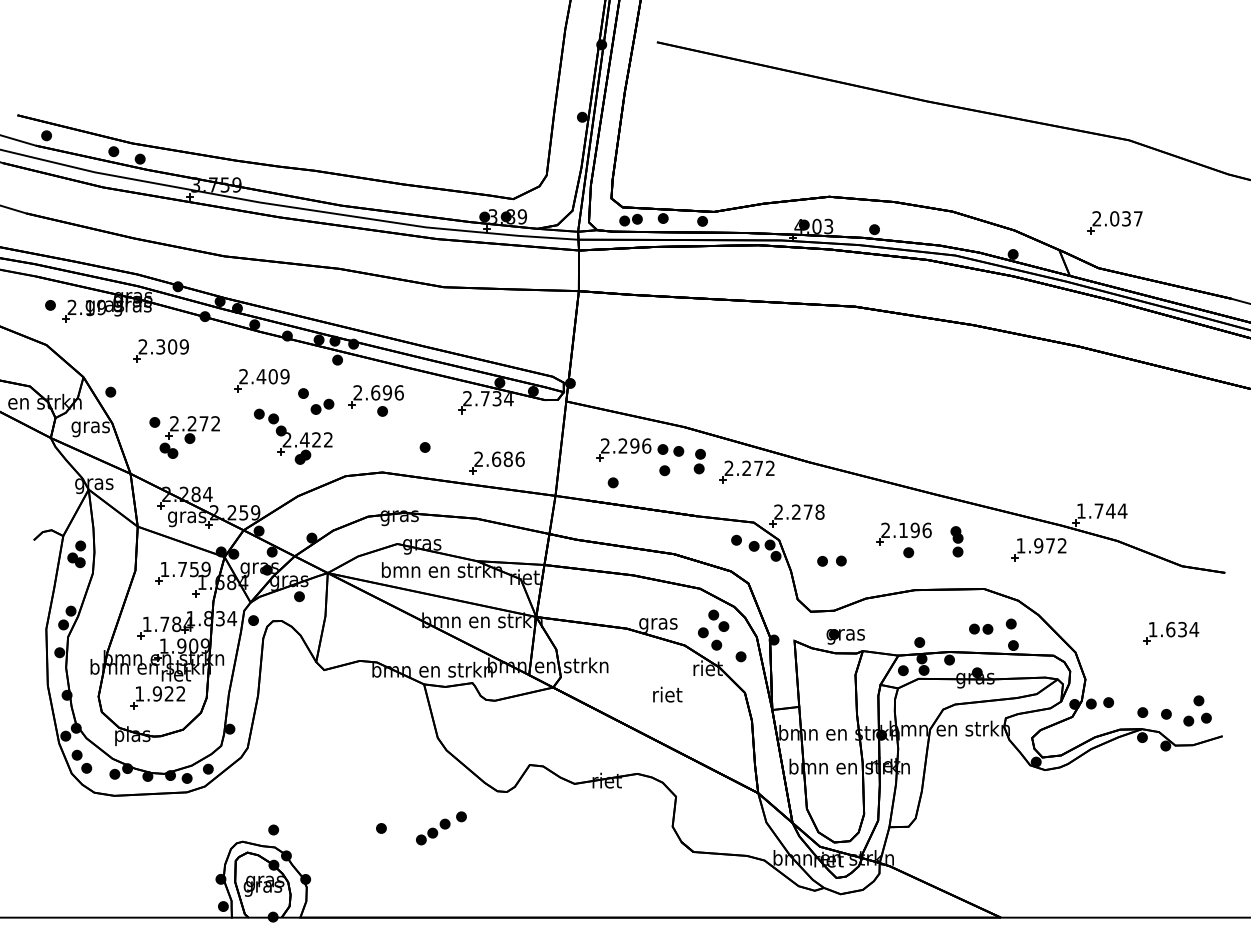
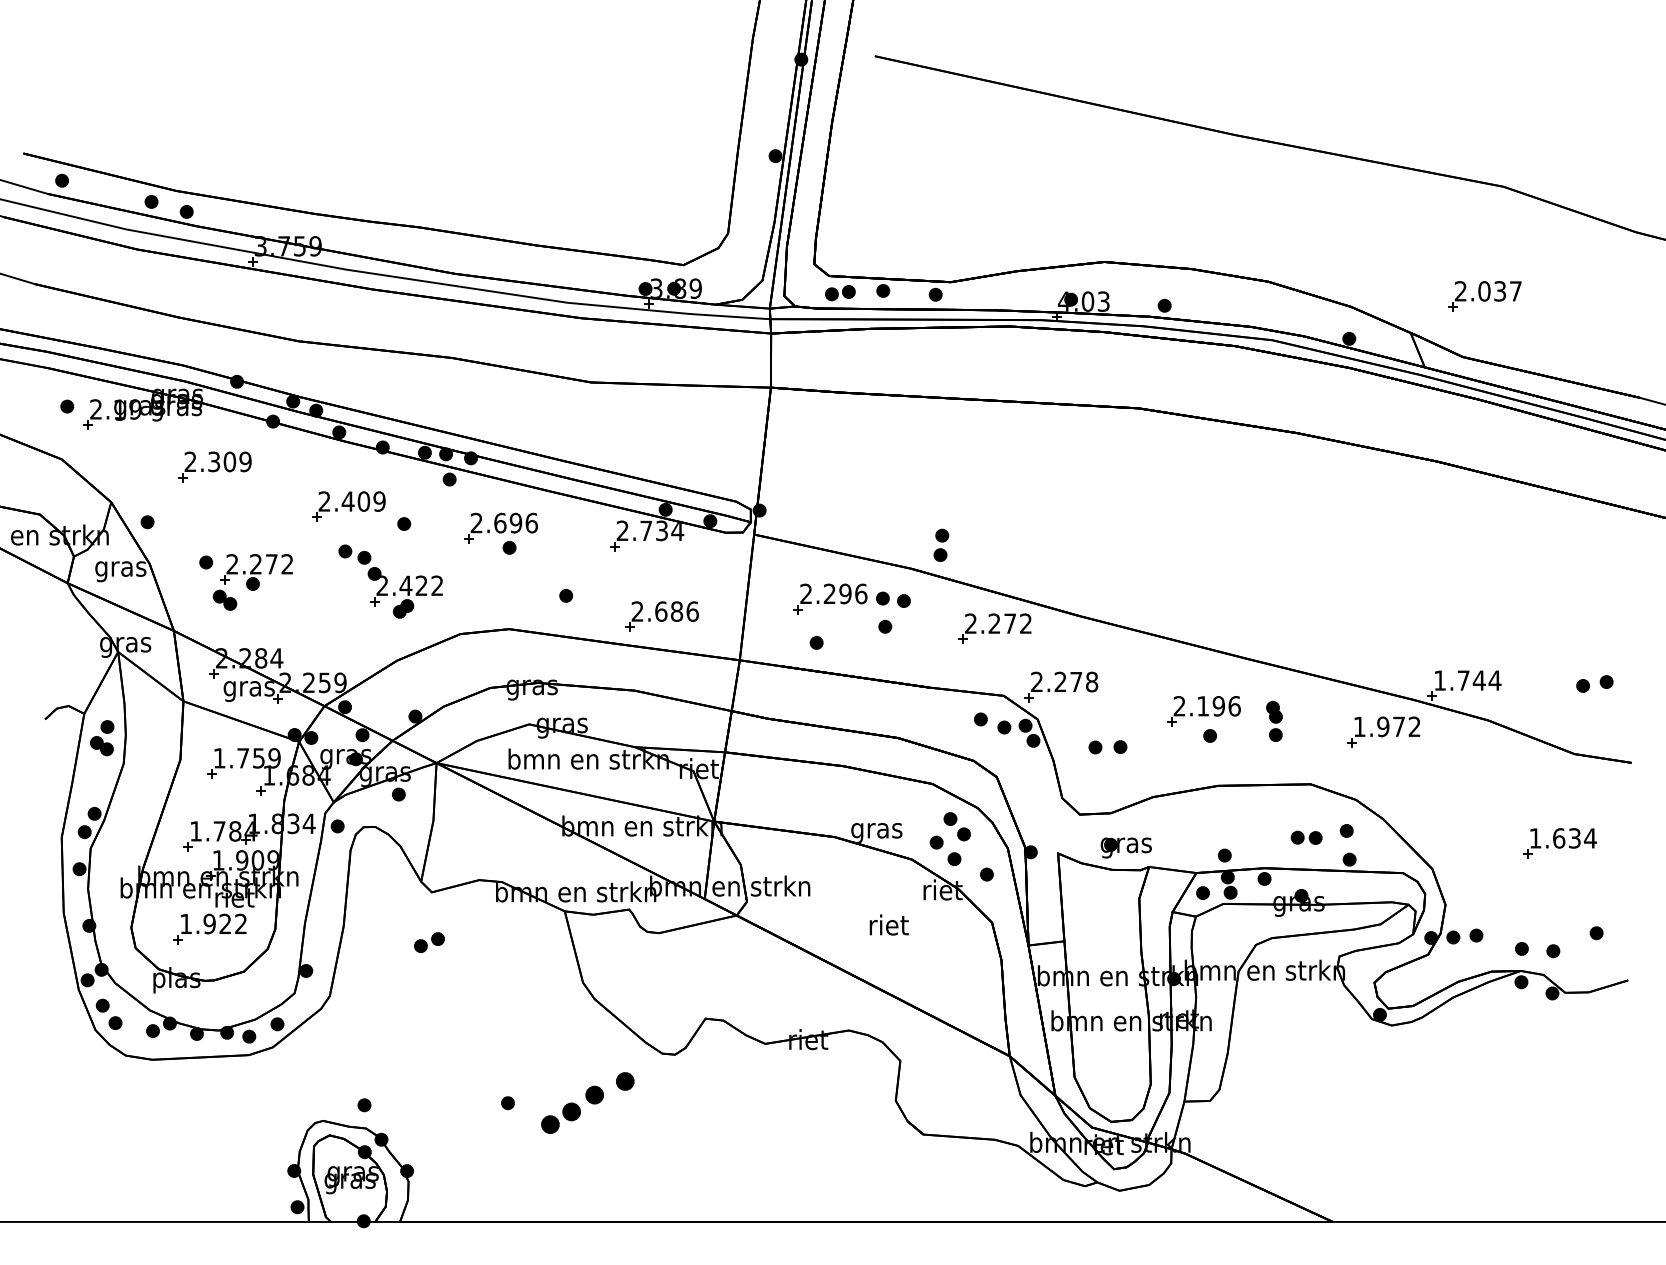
part: (322, 406) -> (429, 942), moved
part: (699, 461) -> (940, 545), moved
part: (1197, 719) -> (1594, 683), moved
part: (441, 828) -> (587, 1103), size x1.4

